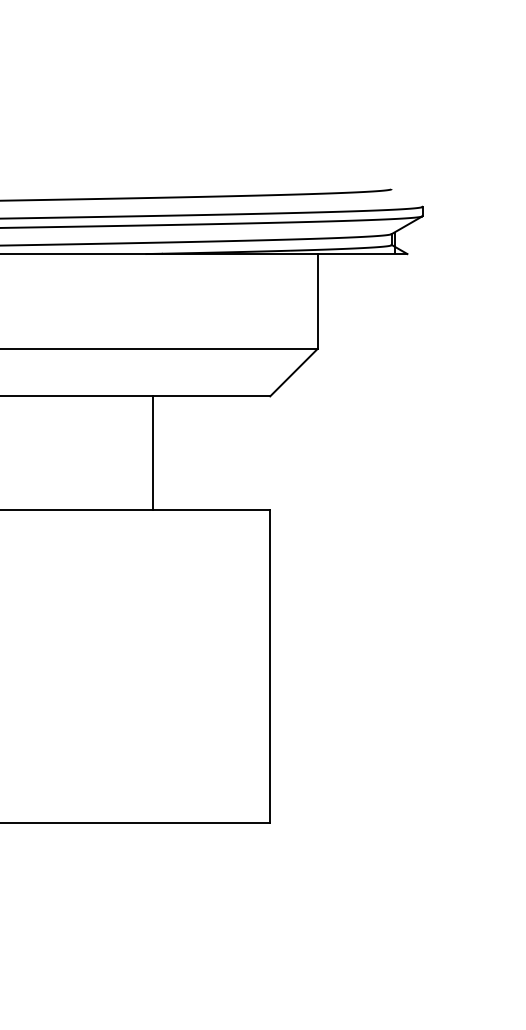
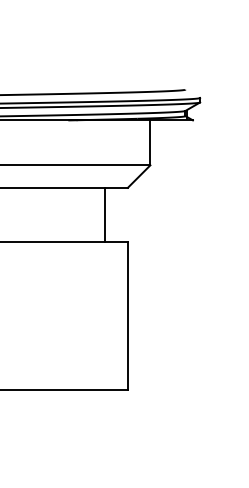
line: (153, 452) -> (105, 214), moved

